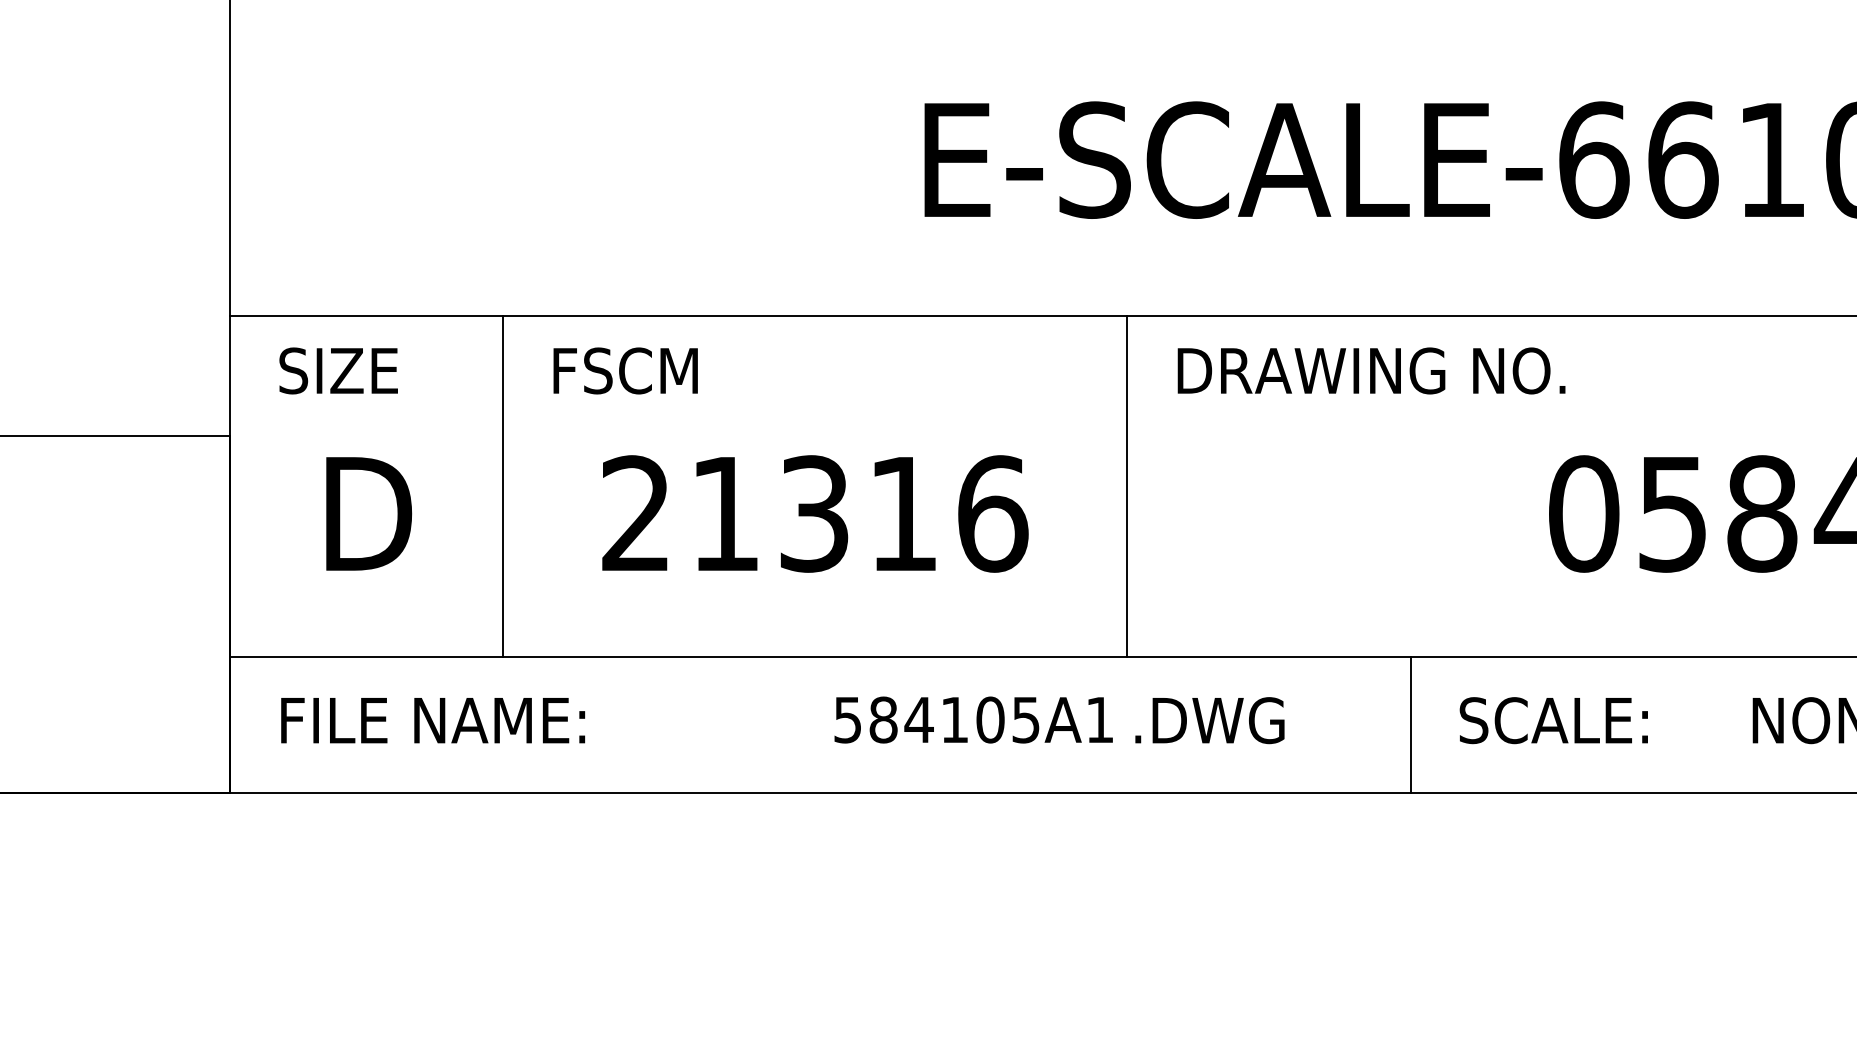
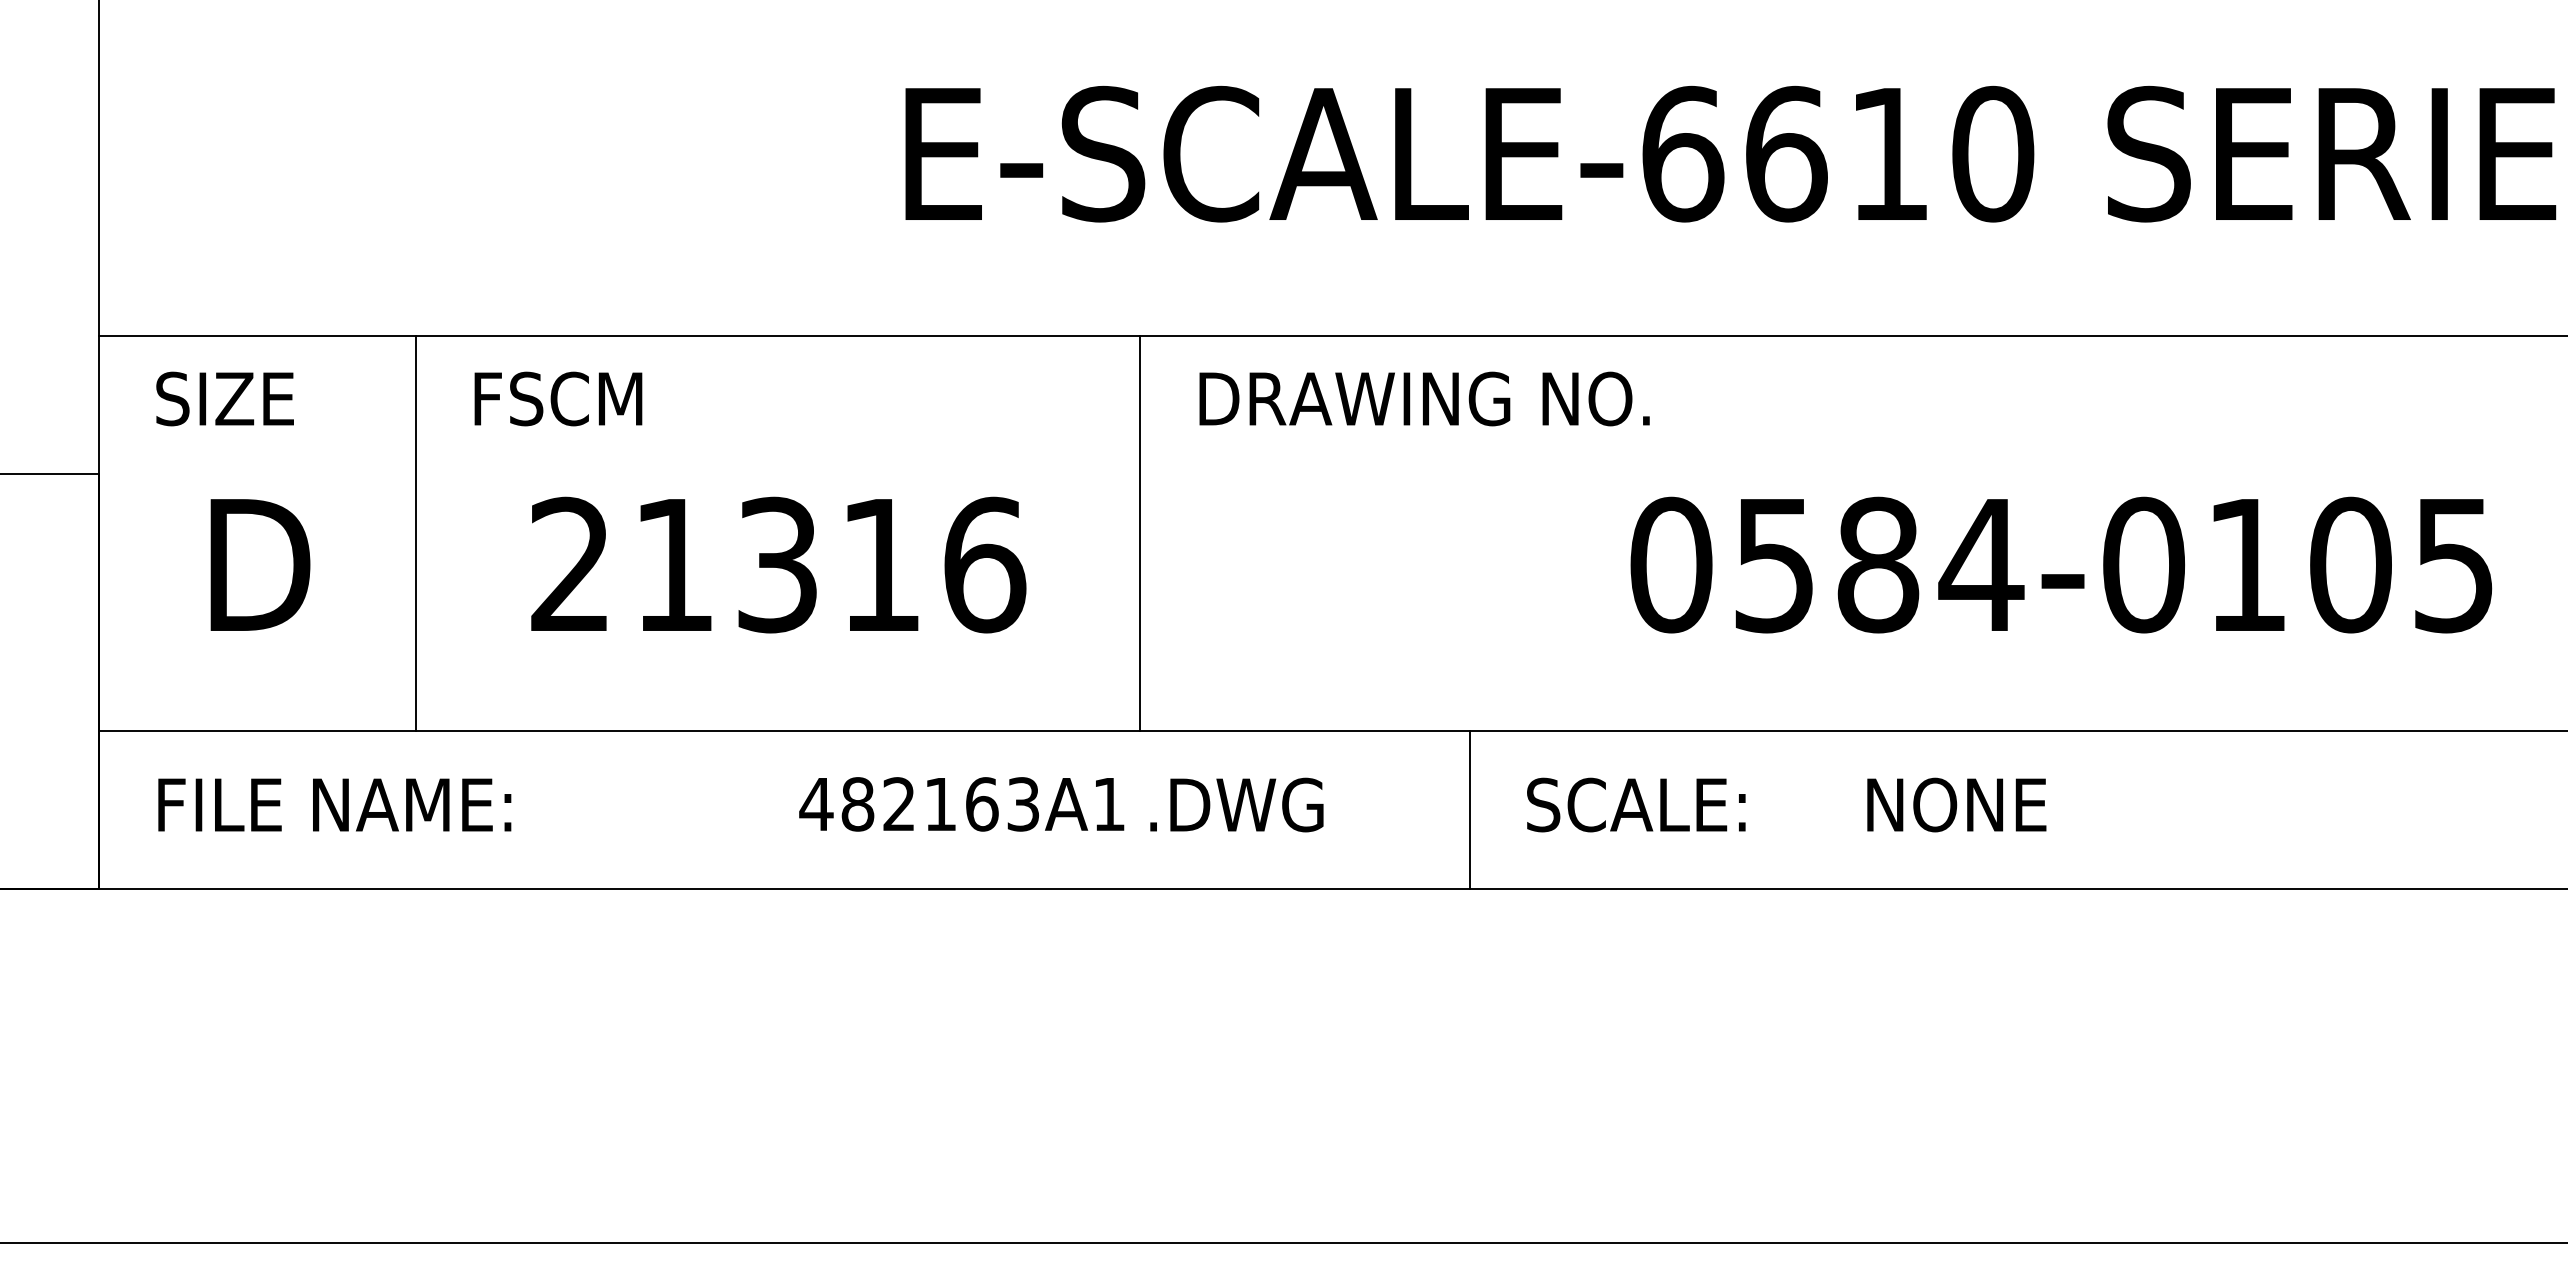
text: (935, 720) -> (918, 804), 584105A1 -> 482163A1

